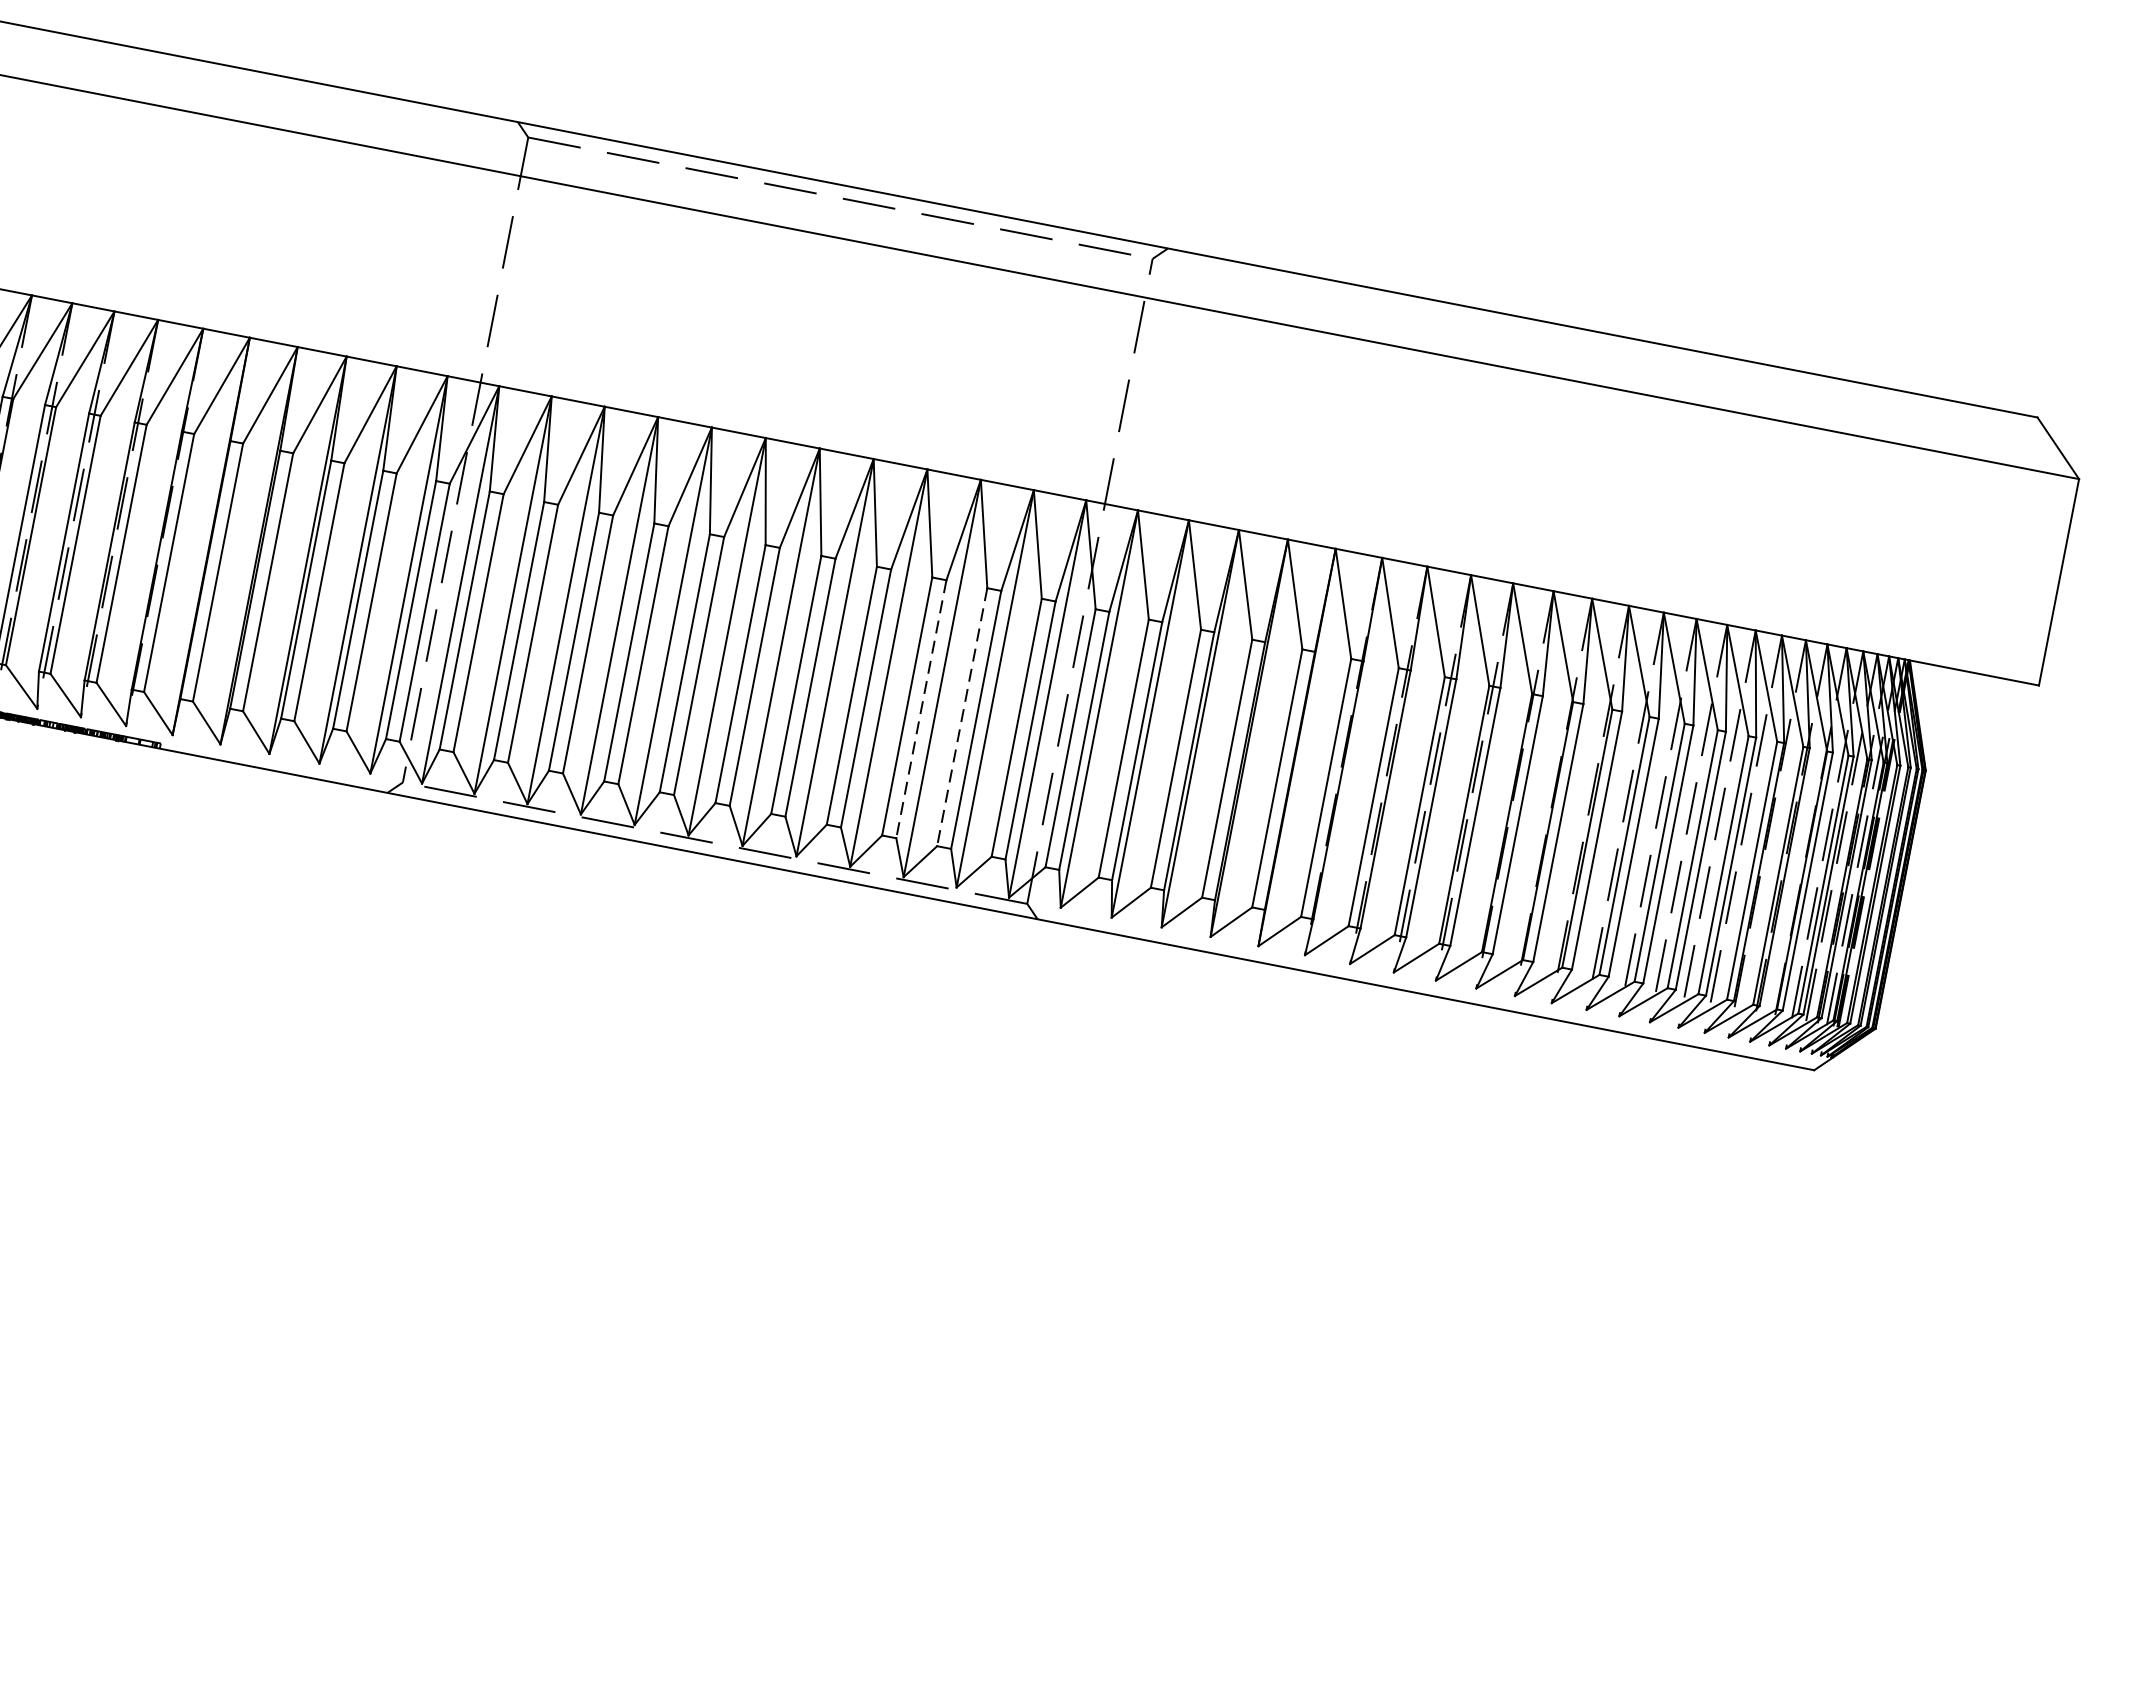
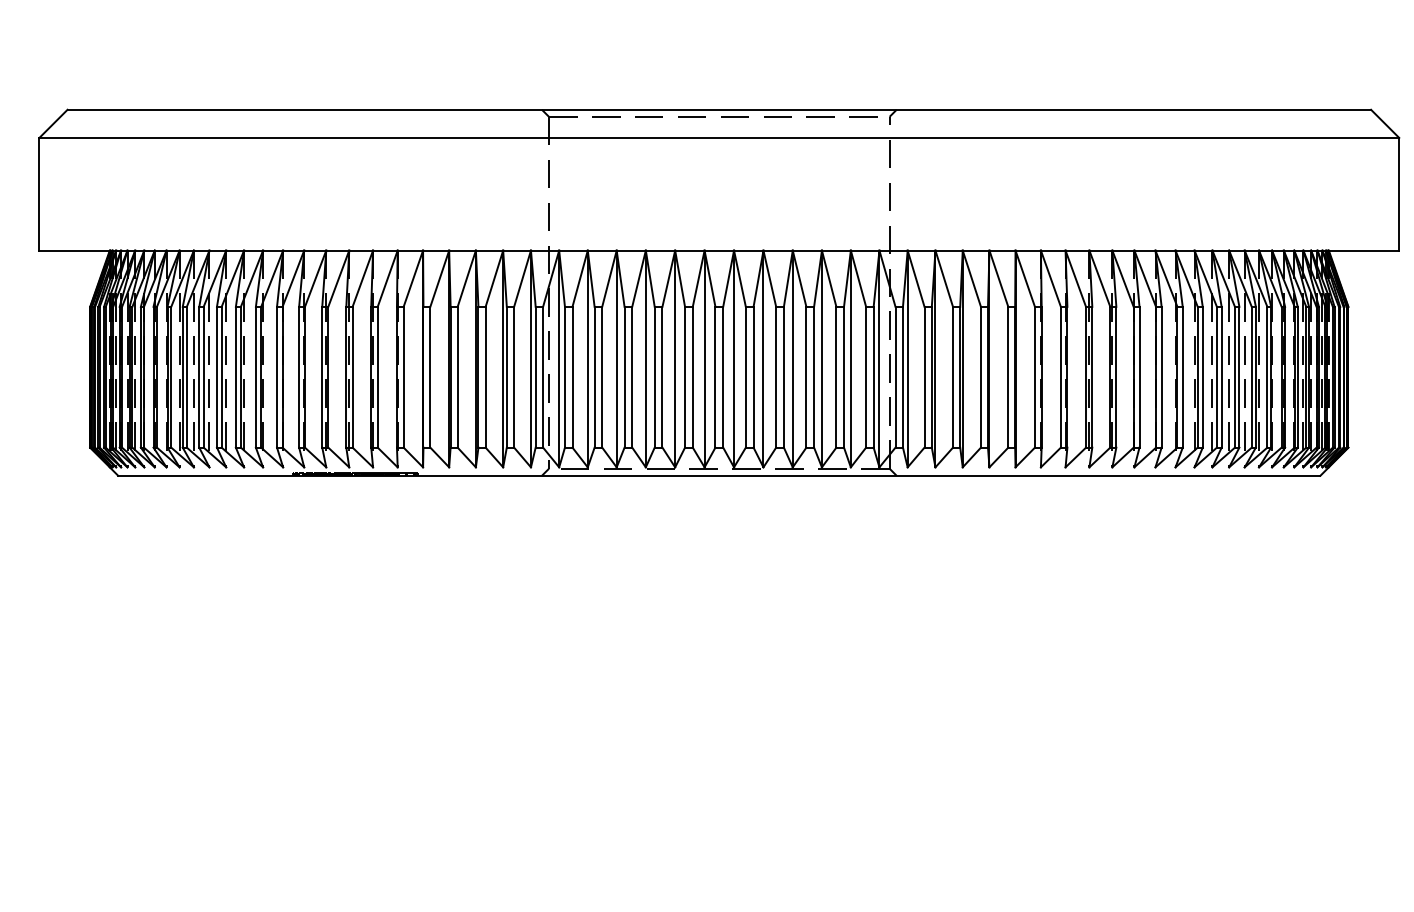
line: (922, 709) -> (814, 377), dashed -> solid
line: (962, 717) -> (836, 377), dashed -> solid

